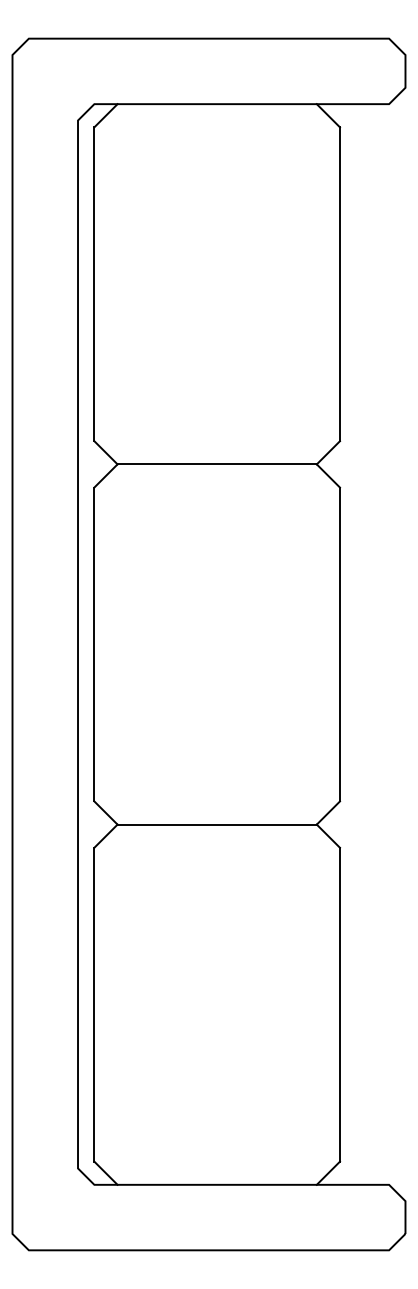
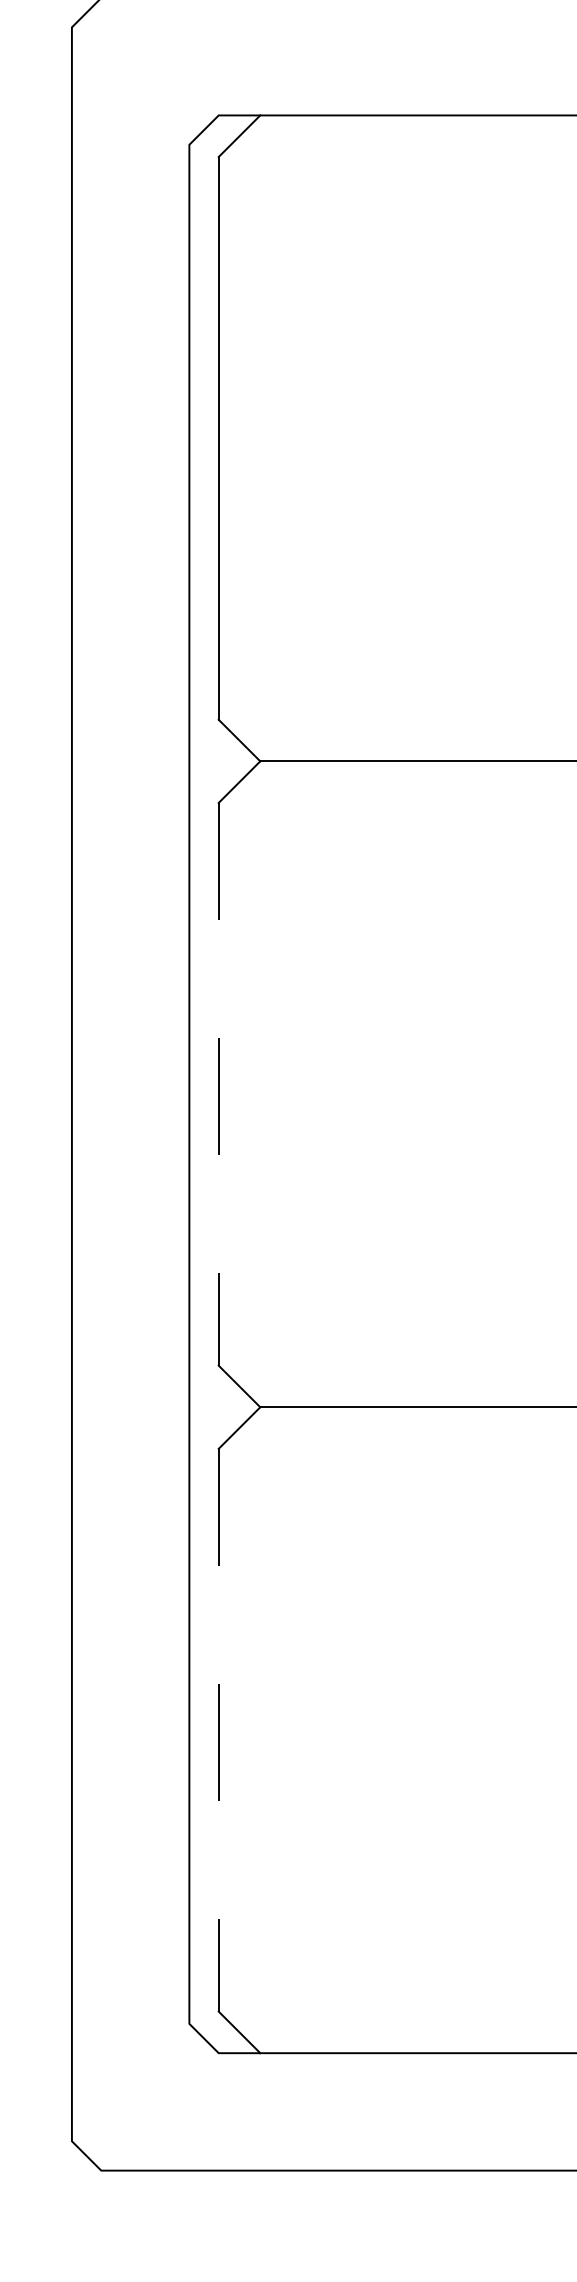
line: (94, 644) -> (218, 1084), solid -> dashed
line: (94, 1004) -> (218, 1729), solid -> dashed

